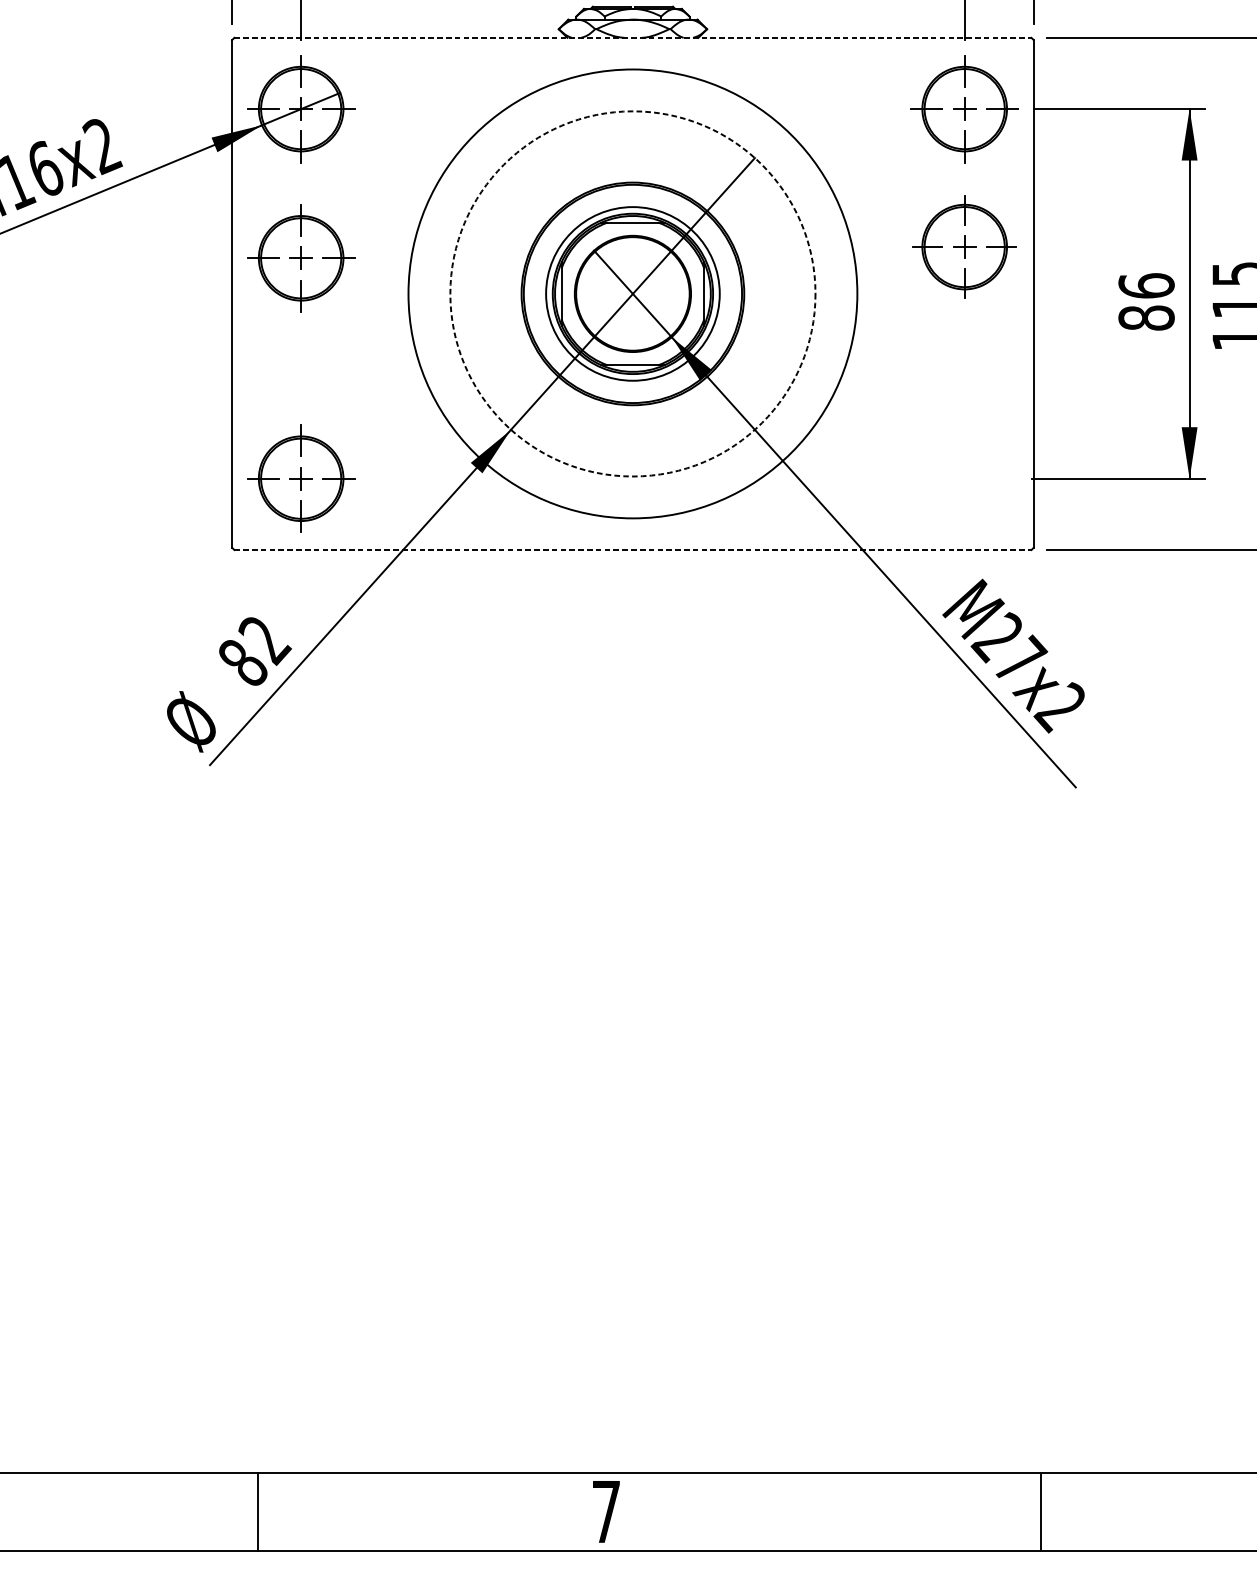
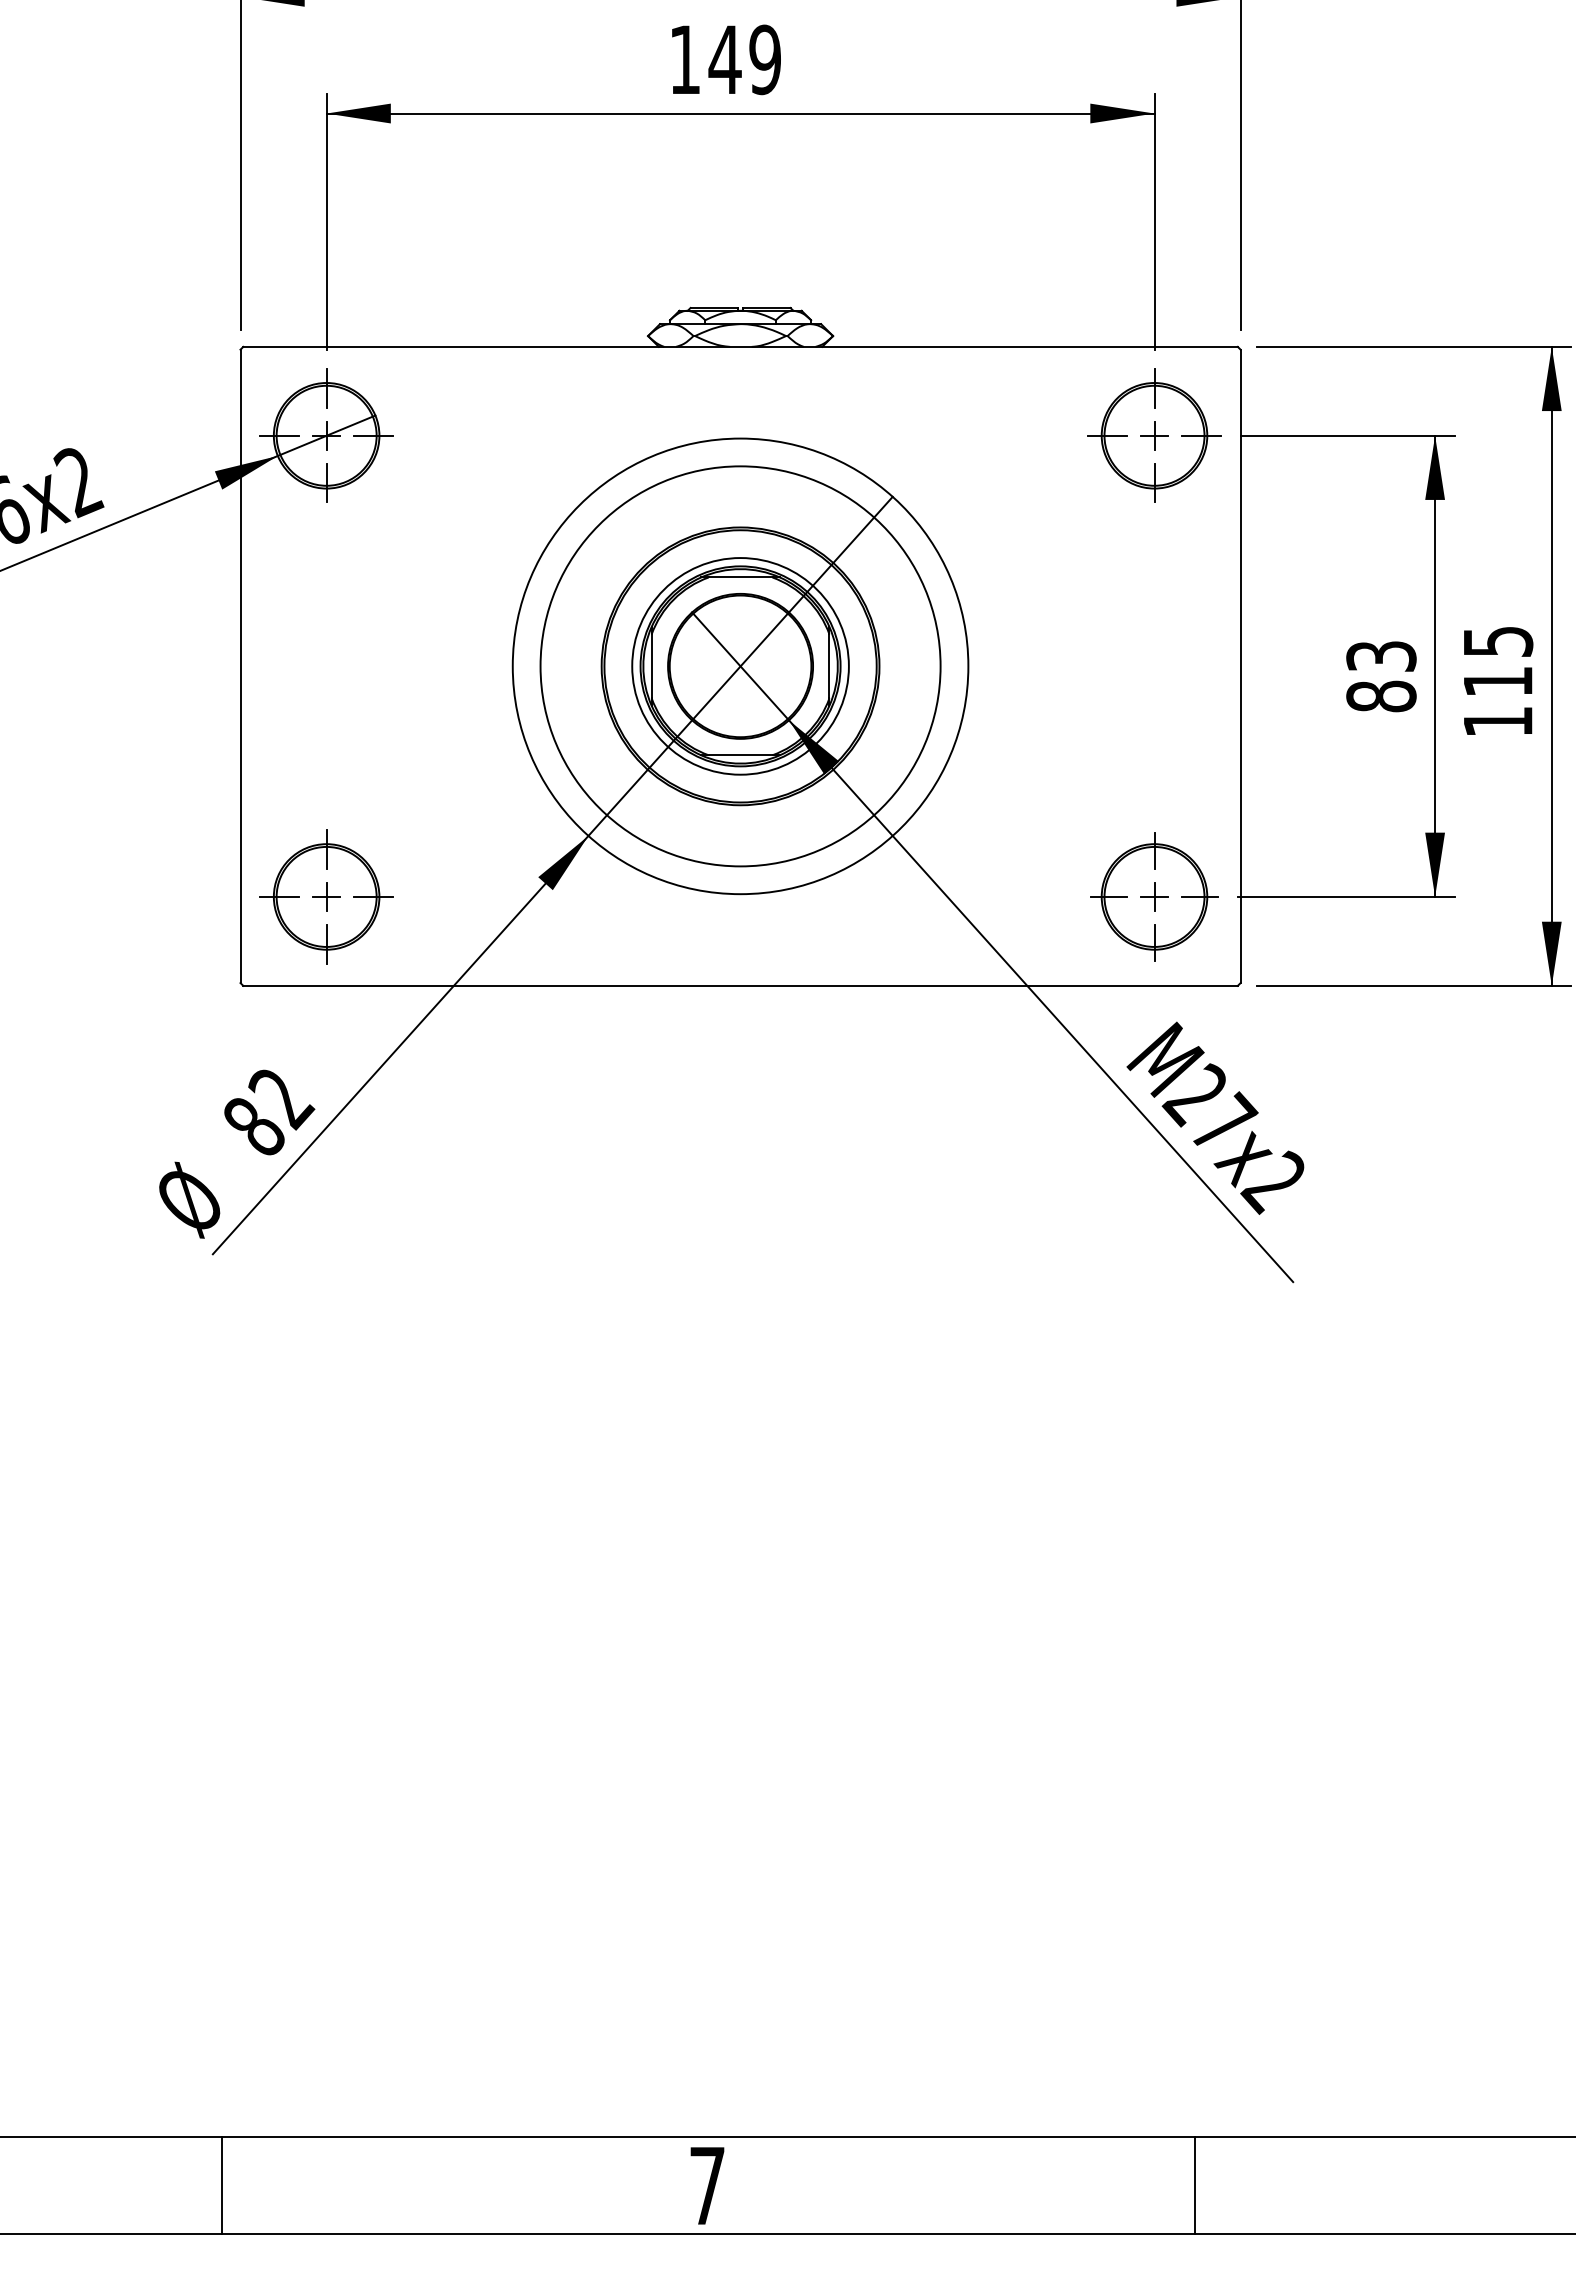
line: (633, 37) -> (741, 346), dashed -> solid
part: (964, 246) -> (1154, 896), moved
part: (301, 257) -> (326, 621), removed
text: (1146, 285) -> (1381, 655), 86 -> 83
circle: (632, 294) -> (740, 666), dashed -> solid
circle: (632, 294) -> (740, 666), size x0.71
line: (633, 549) -> (741, 985), dashed -> solid
line: (258, 1511) -> (222, 2185), moved
line: (1040, 1511) -> (1194, 2185), moved

